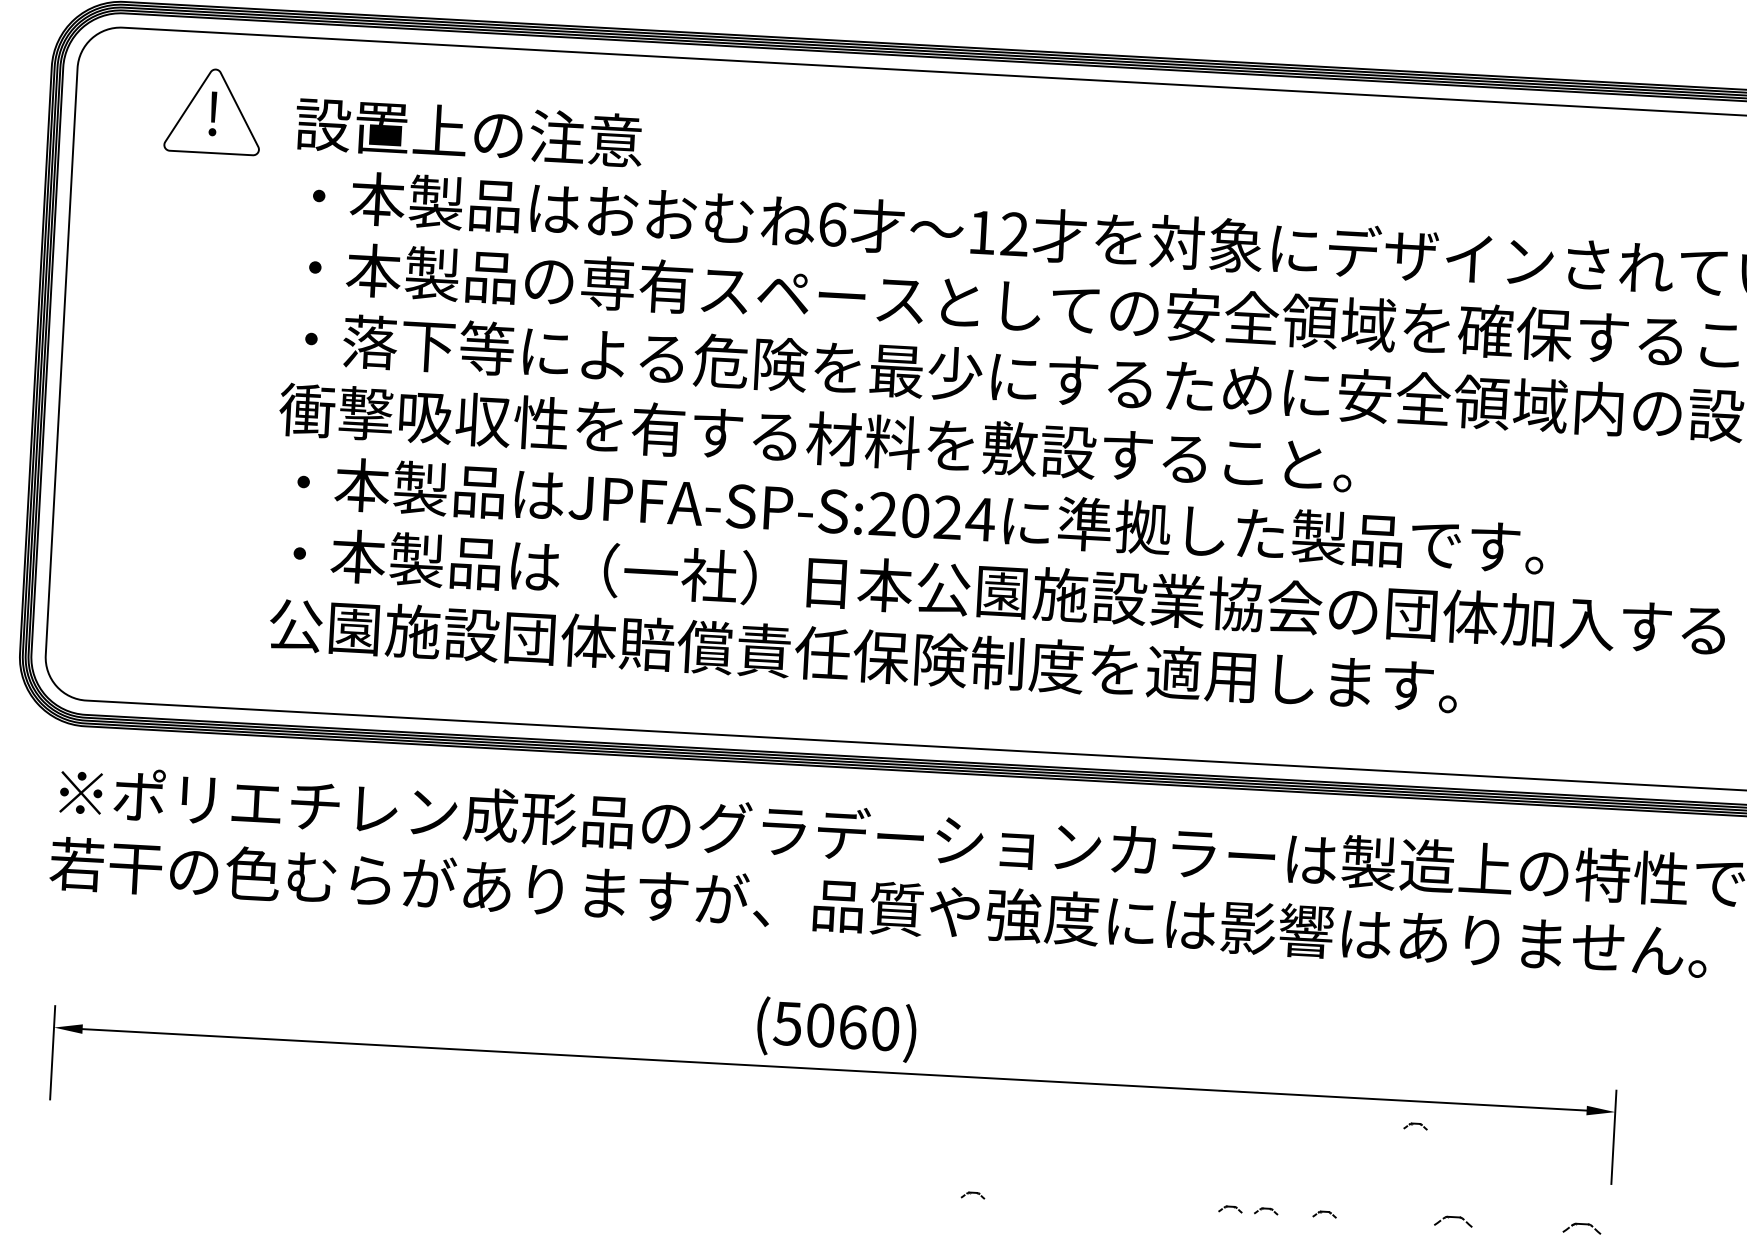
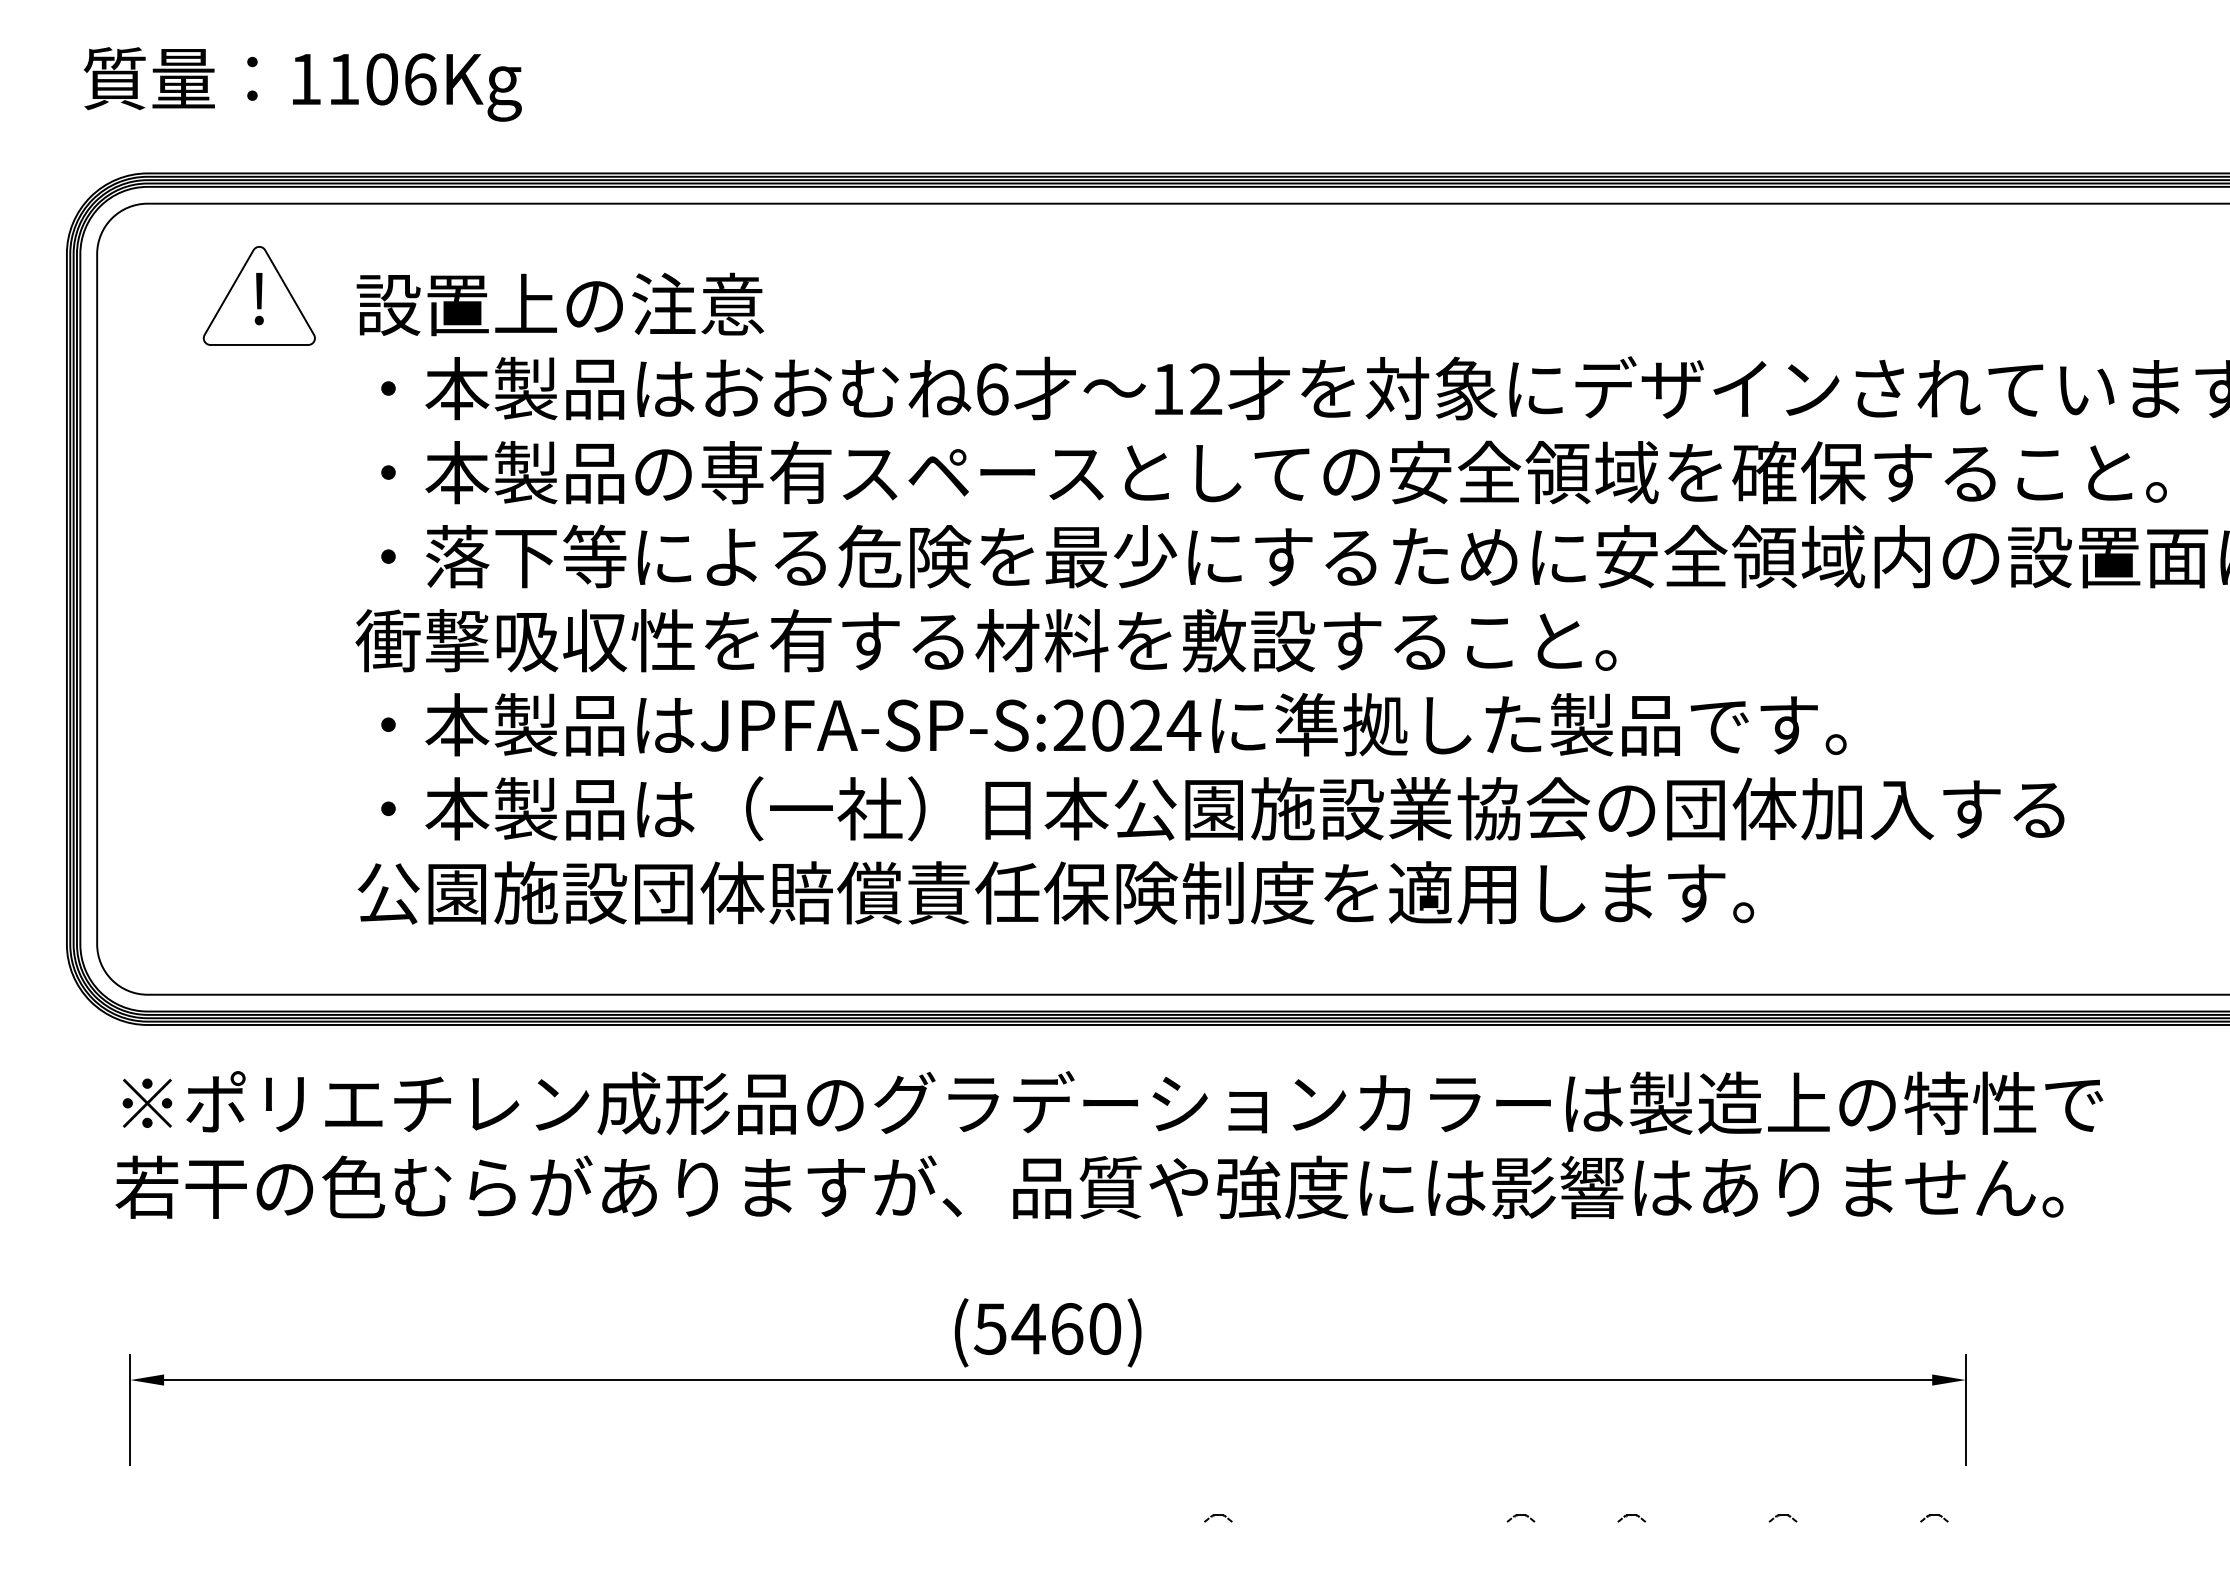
text: (820, 1025) -> (1028, 1329), (5060) -> (5460)
part: (1415, 1126) -> (1732, 1409), removed
part: (1265, 1211) -> (1562, 1518), removed
part: (1452, 1221) -> (1782, 1518), size x0.62
part: (1582, 1228) -> (1934, 1518), size x0.62

